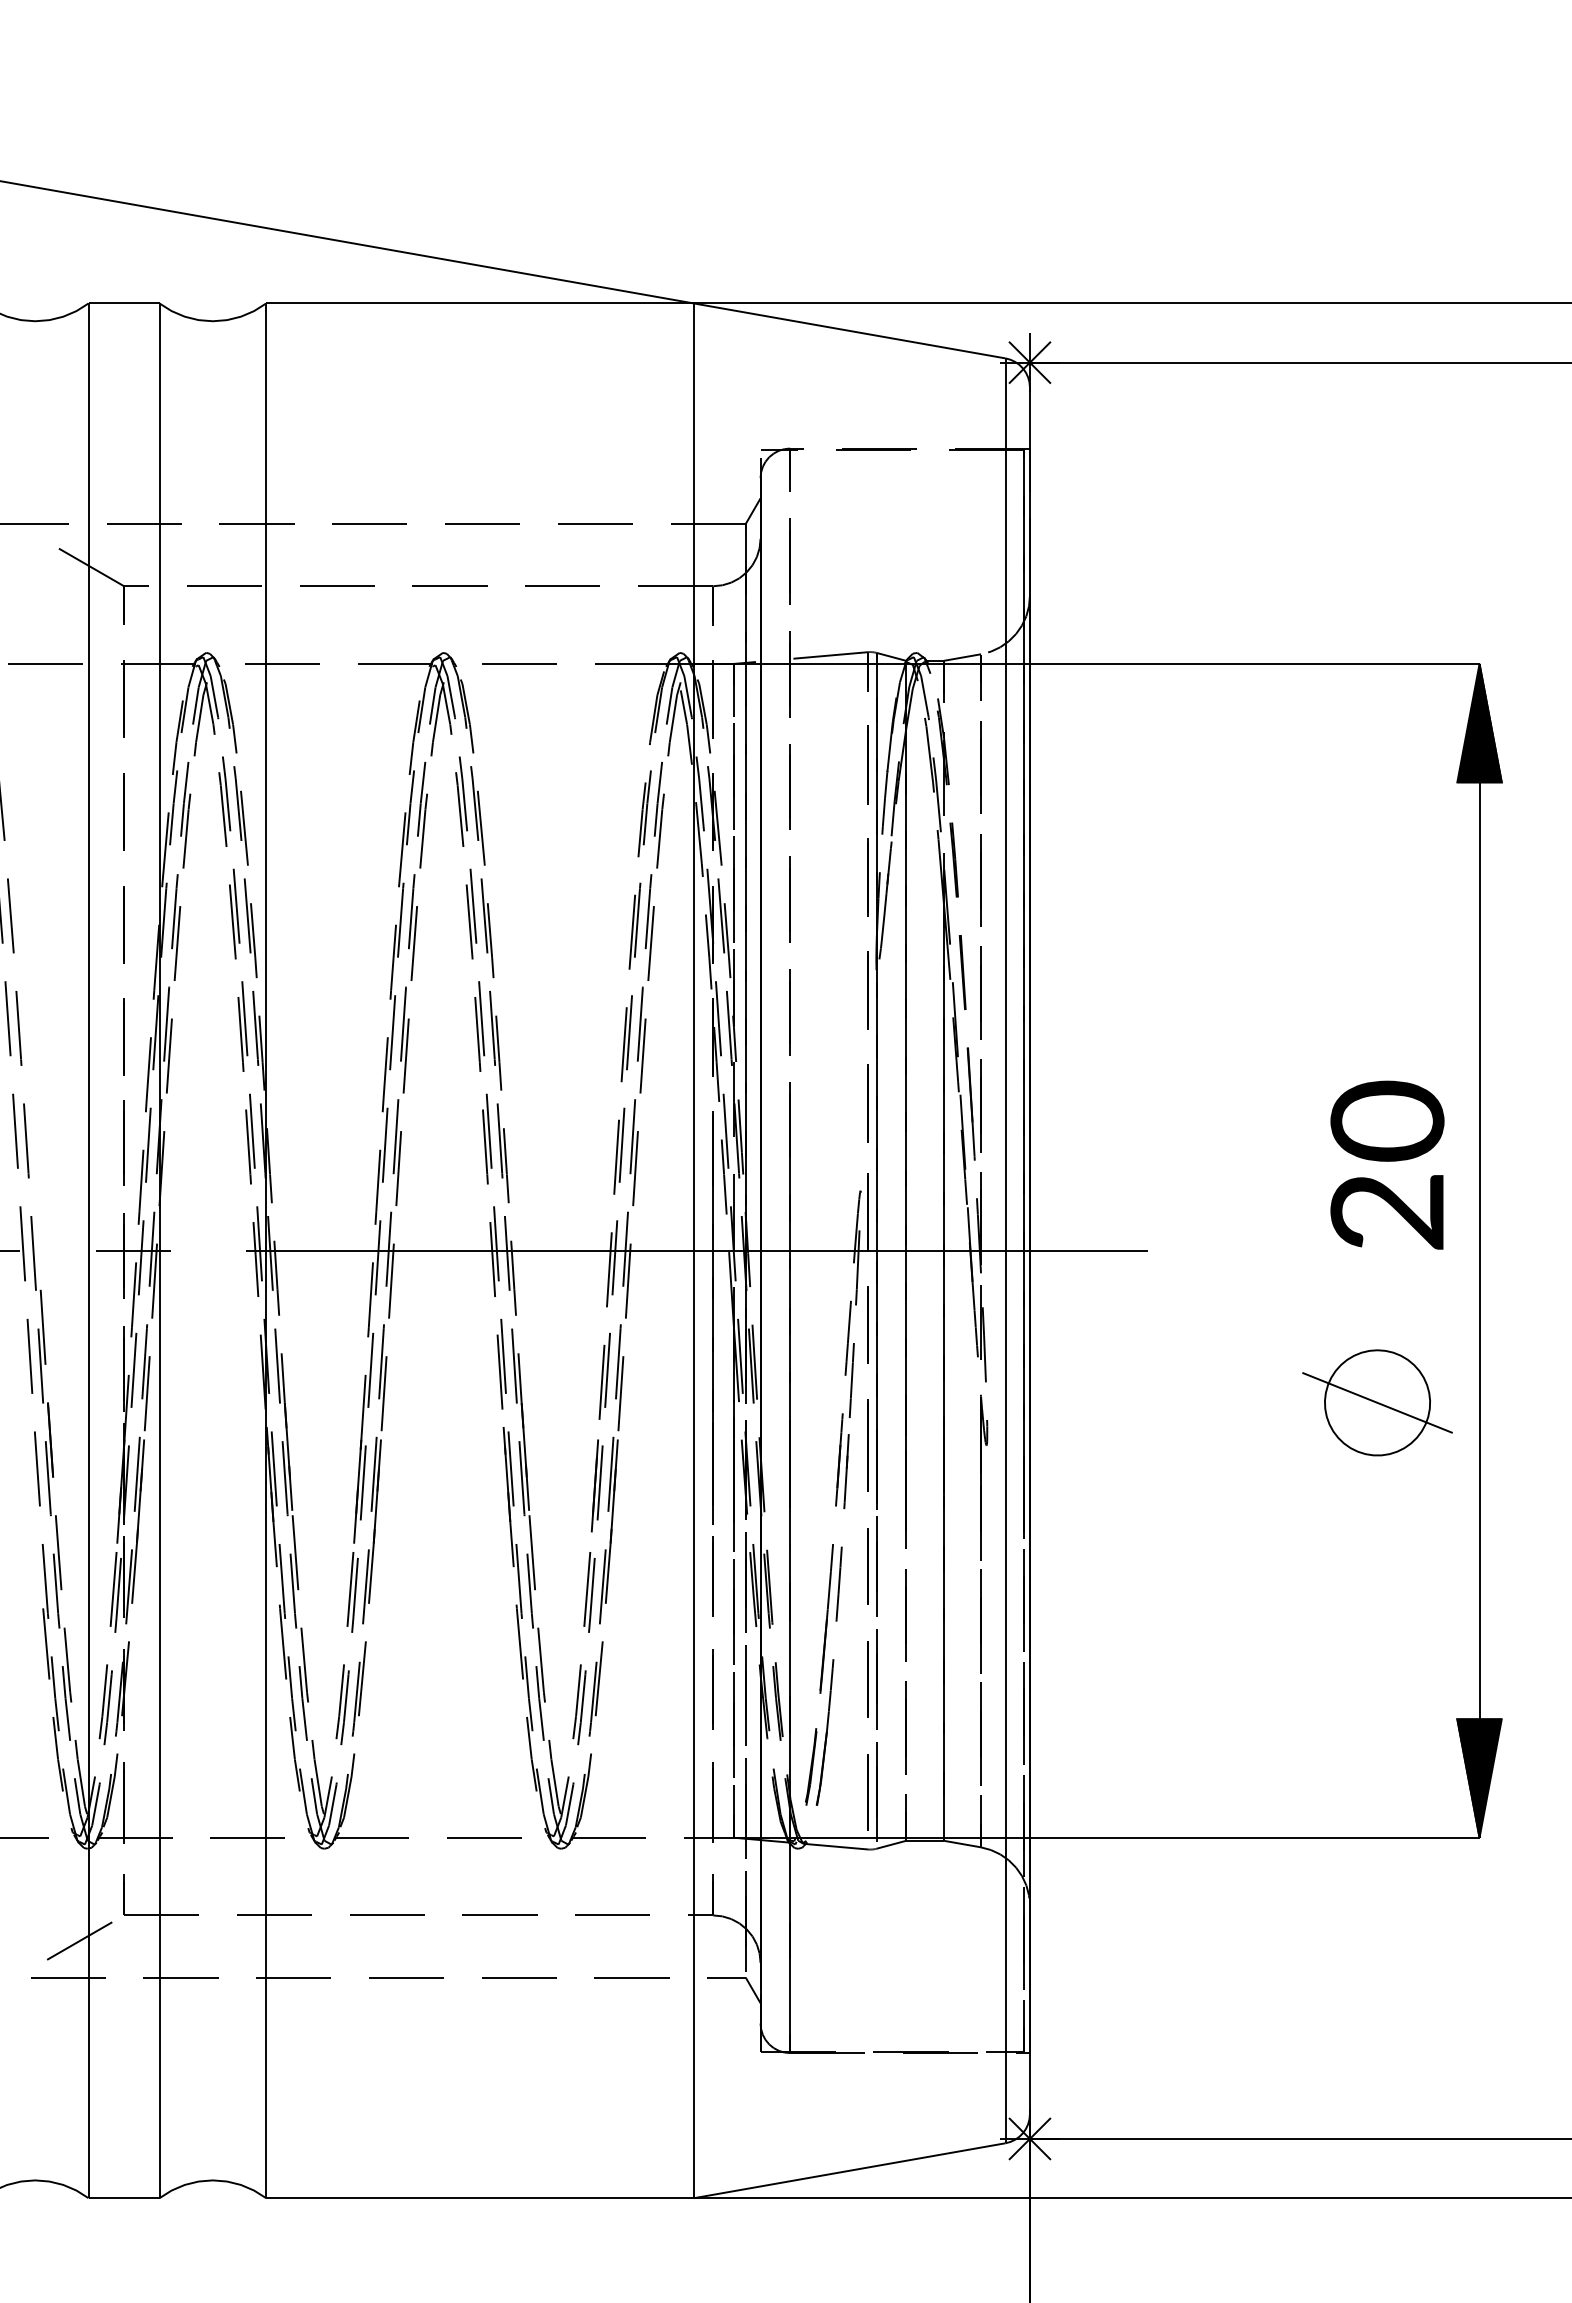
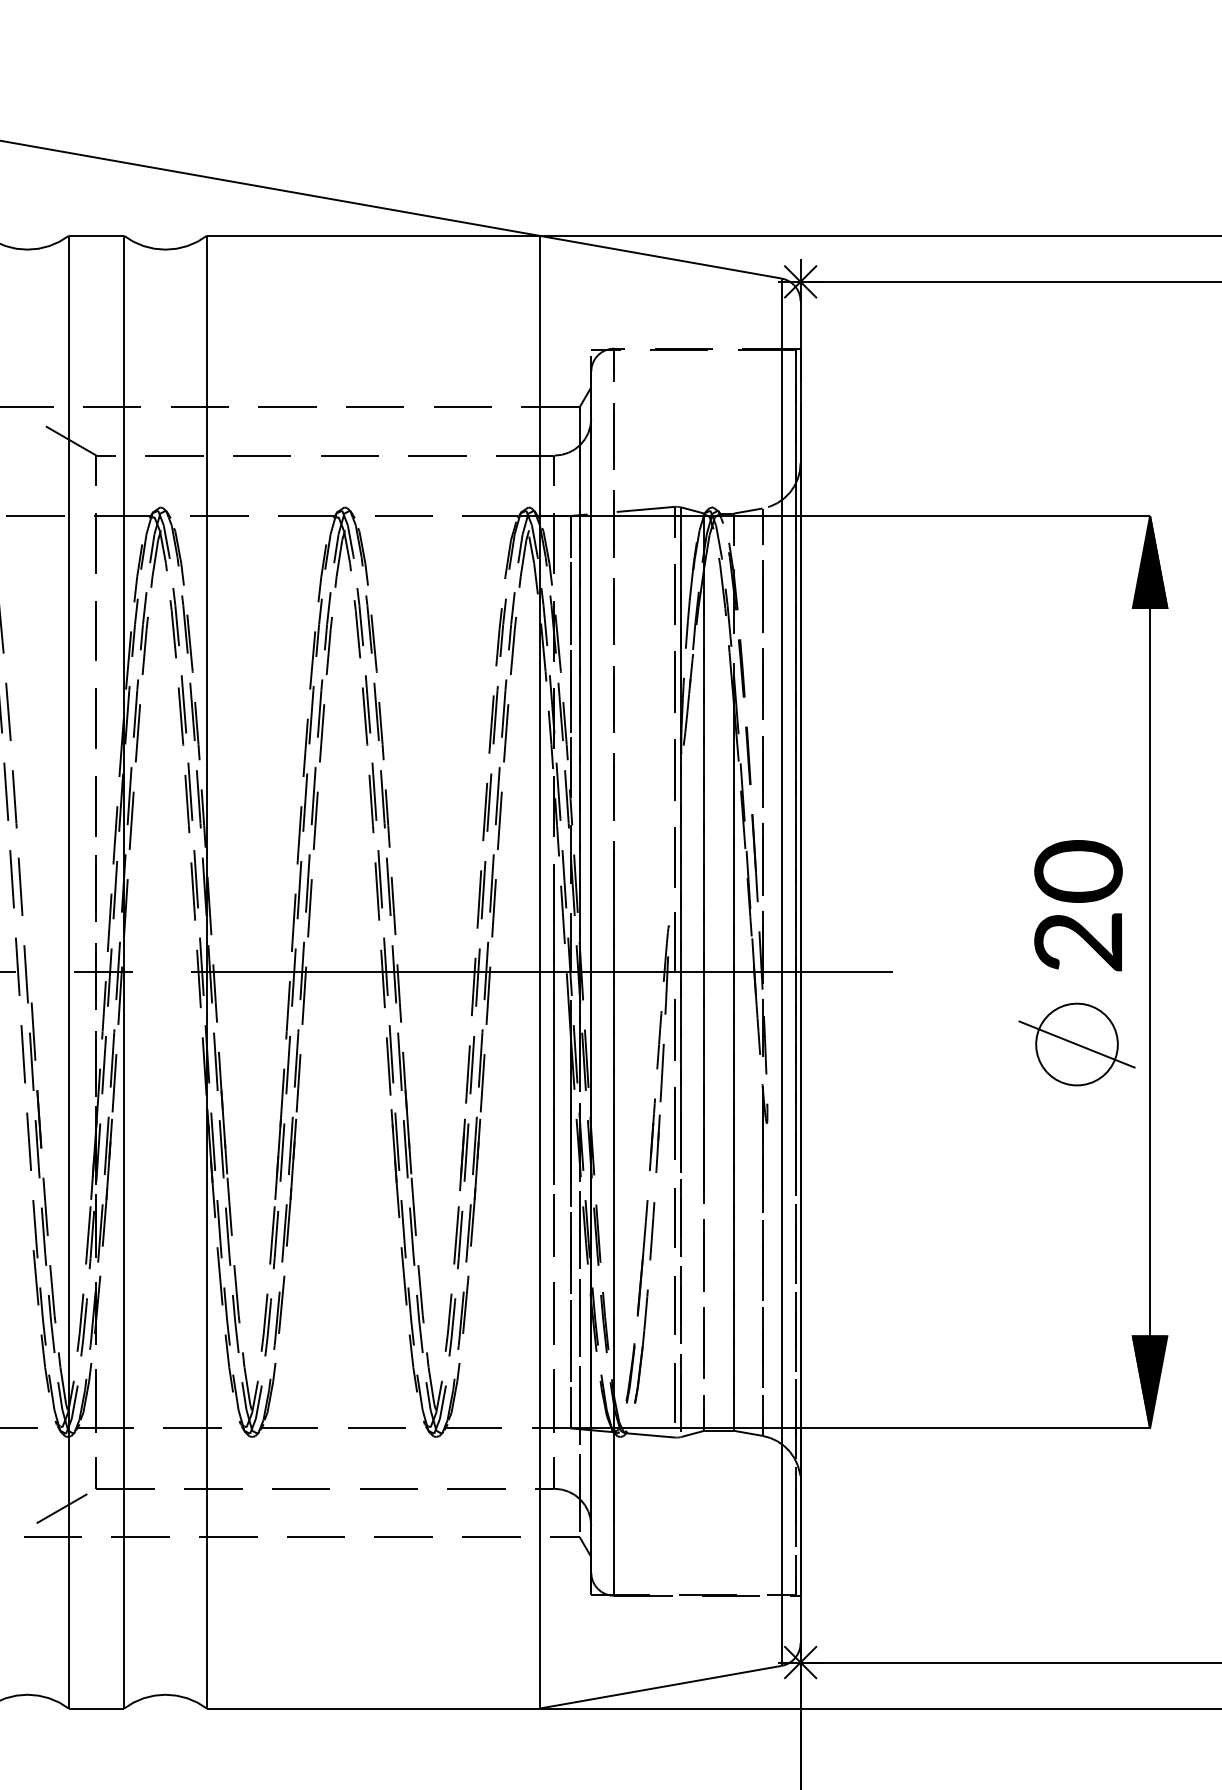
part: (1377, 1402) -> (1076, 1044), moved

